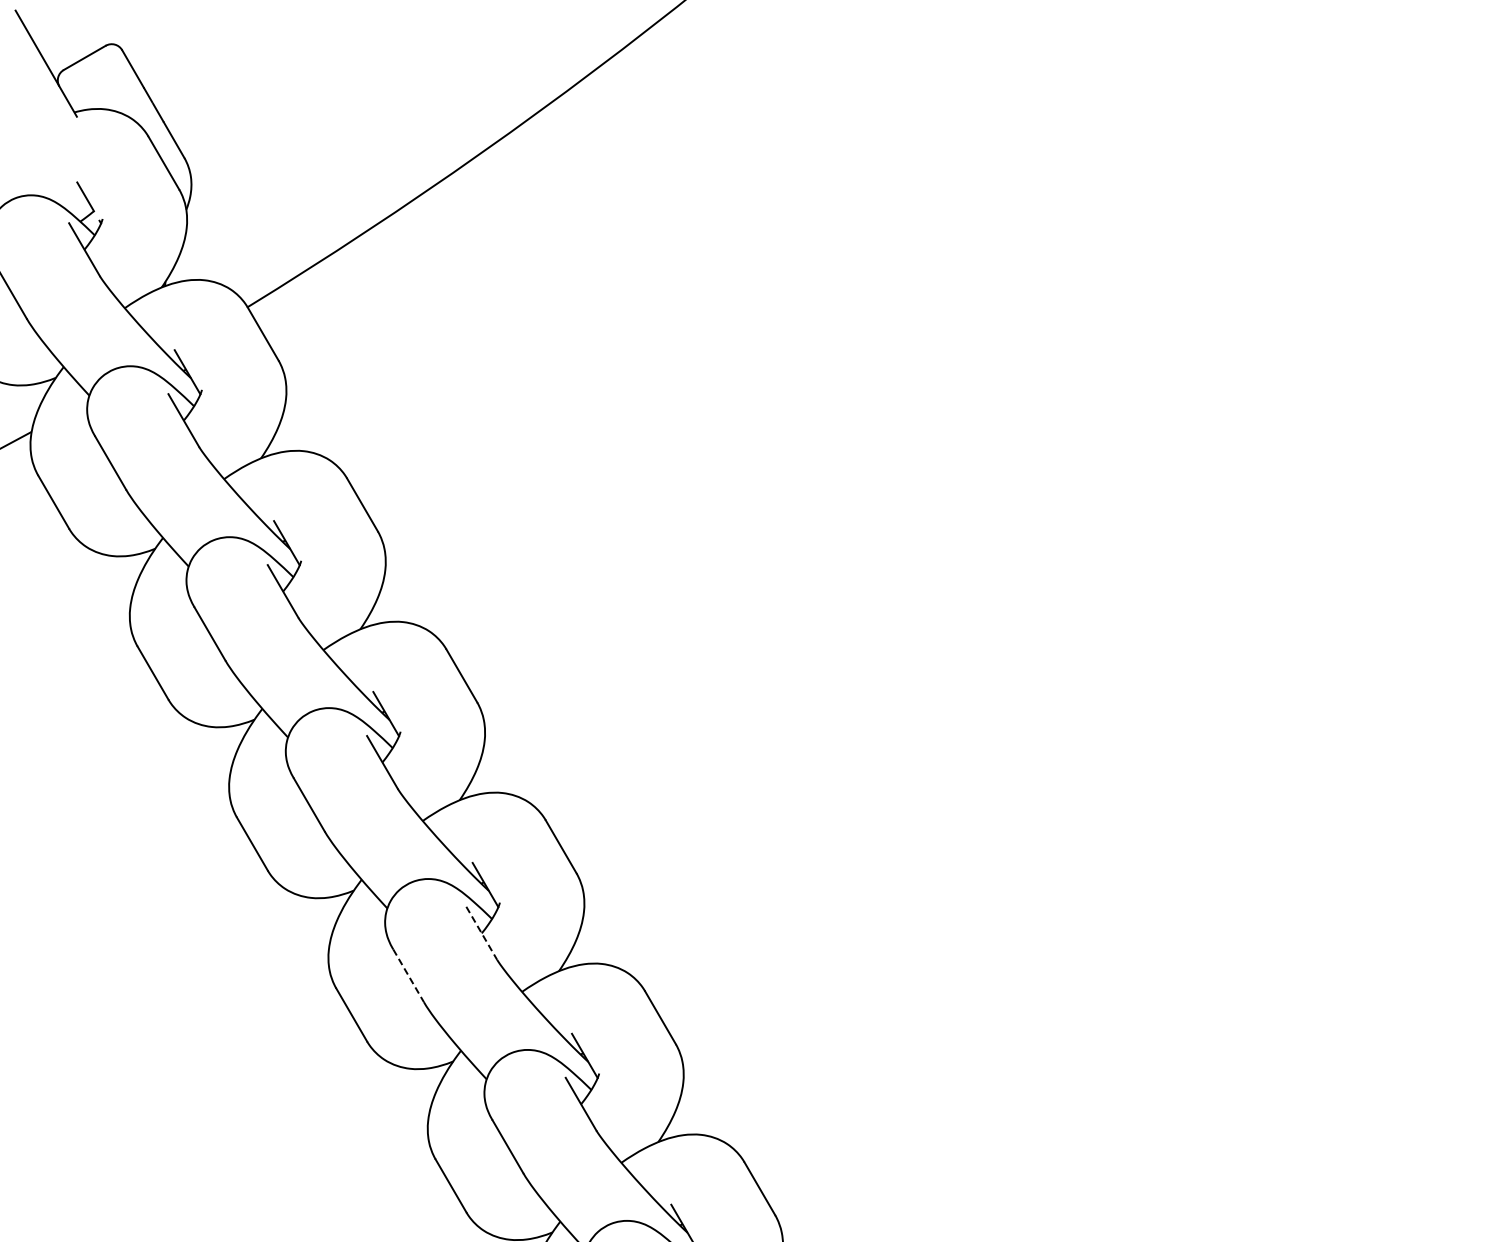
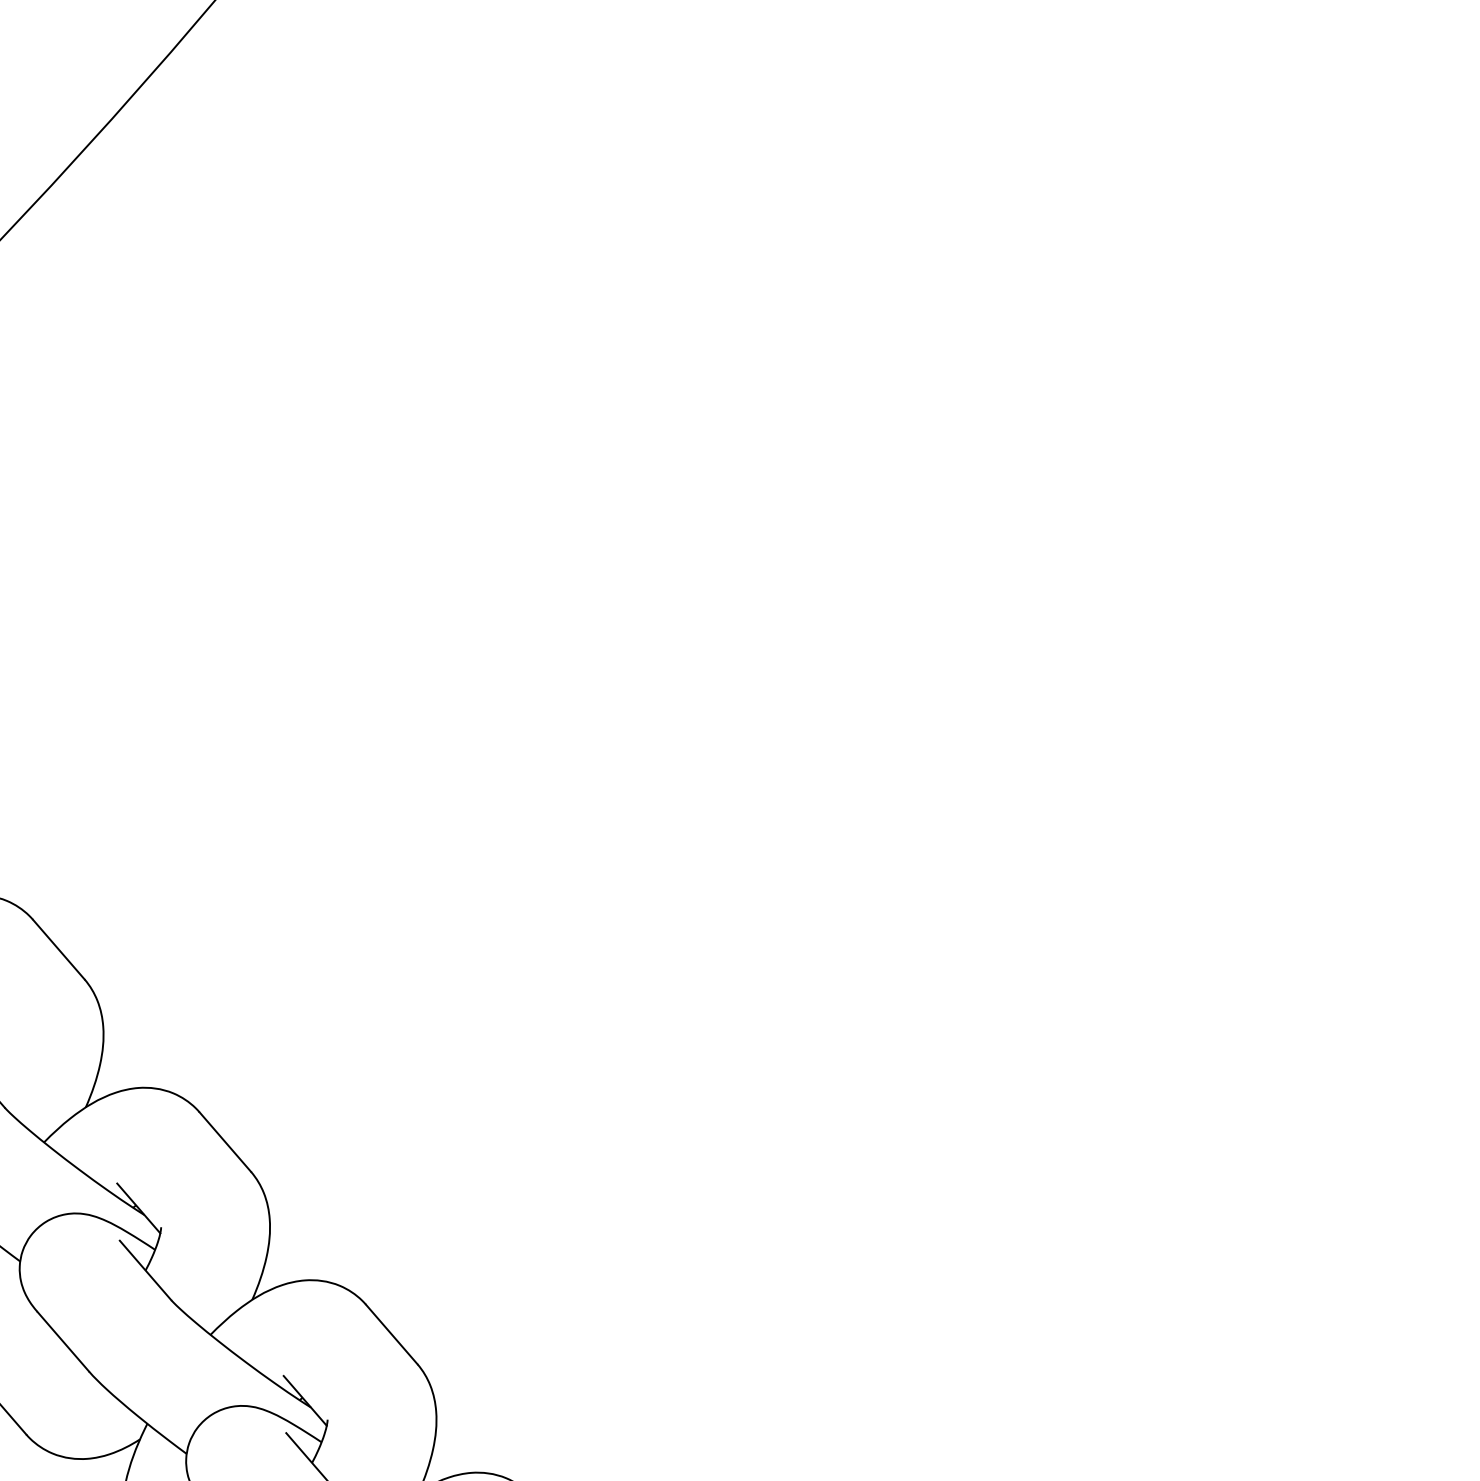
line: (481, 933) -> (145, 1270), dashed -> solid
line: (408, 975) -> (62, 1341), dashed -> solid

